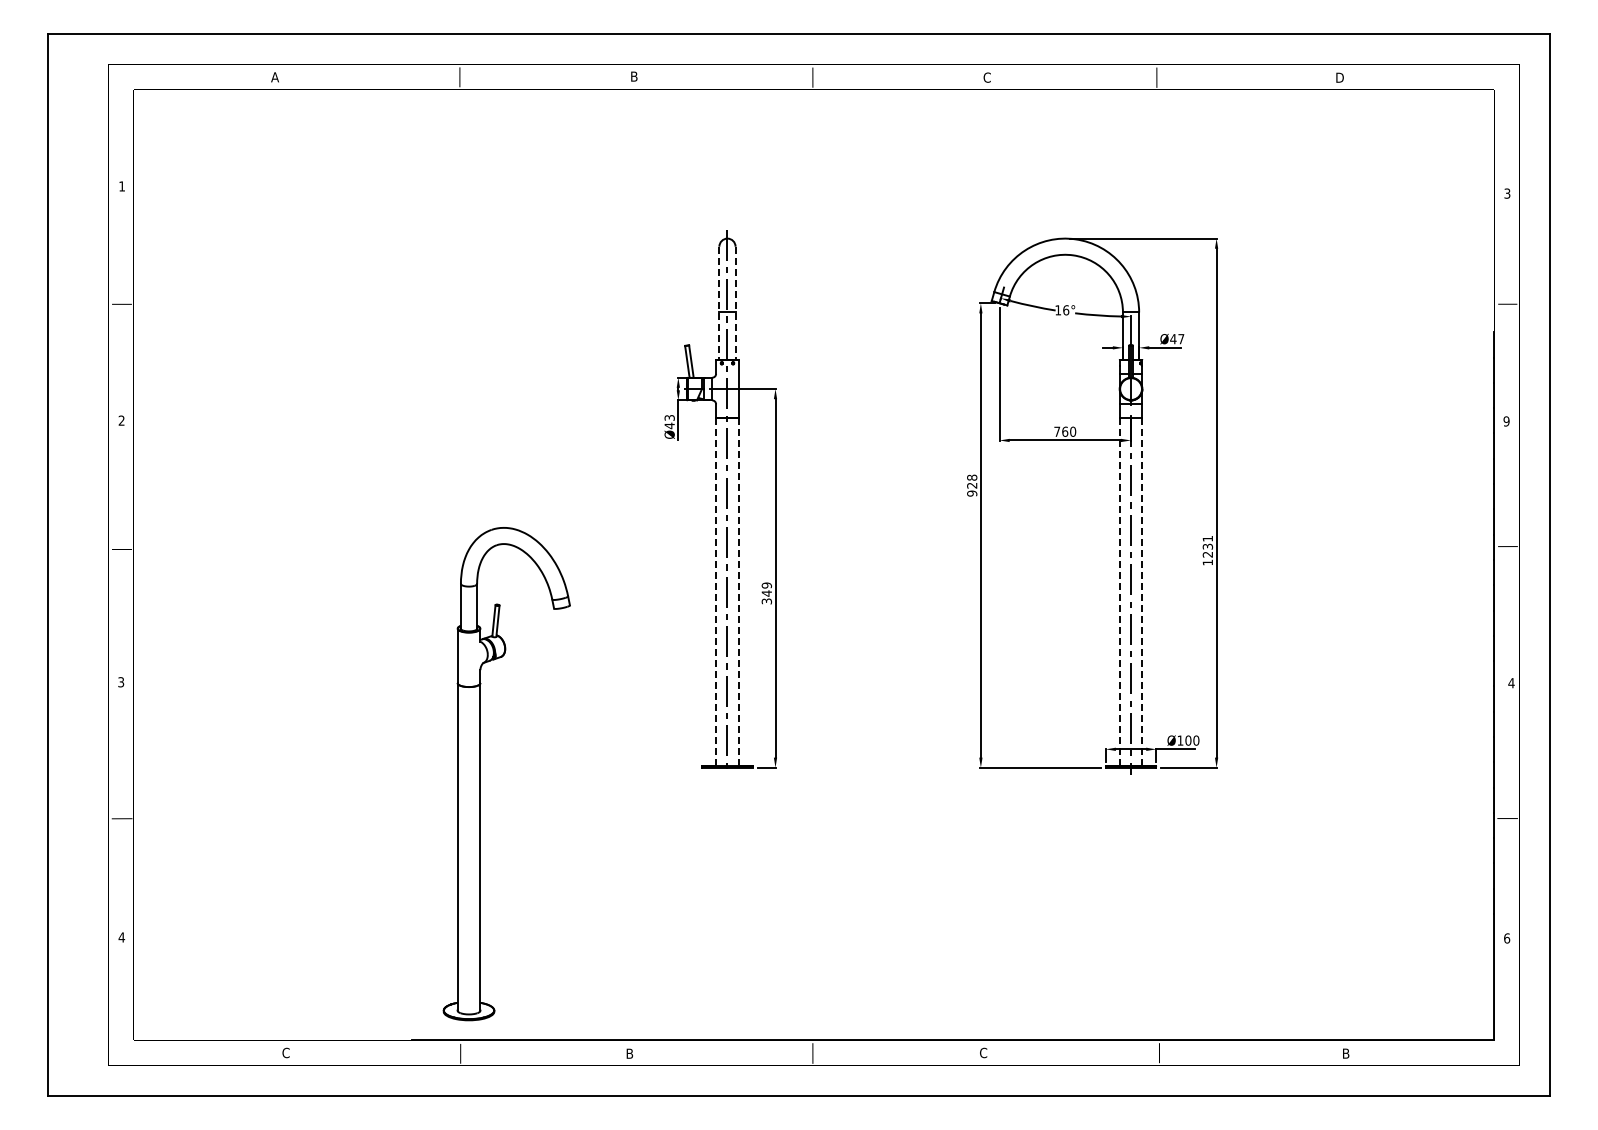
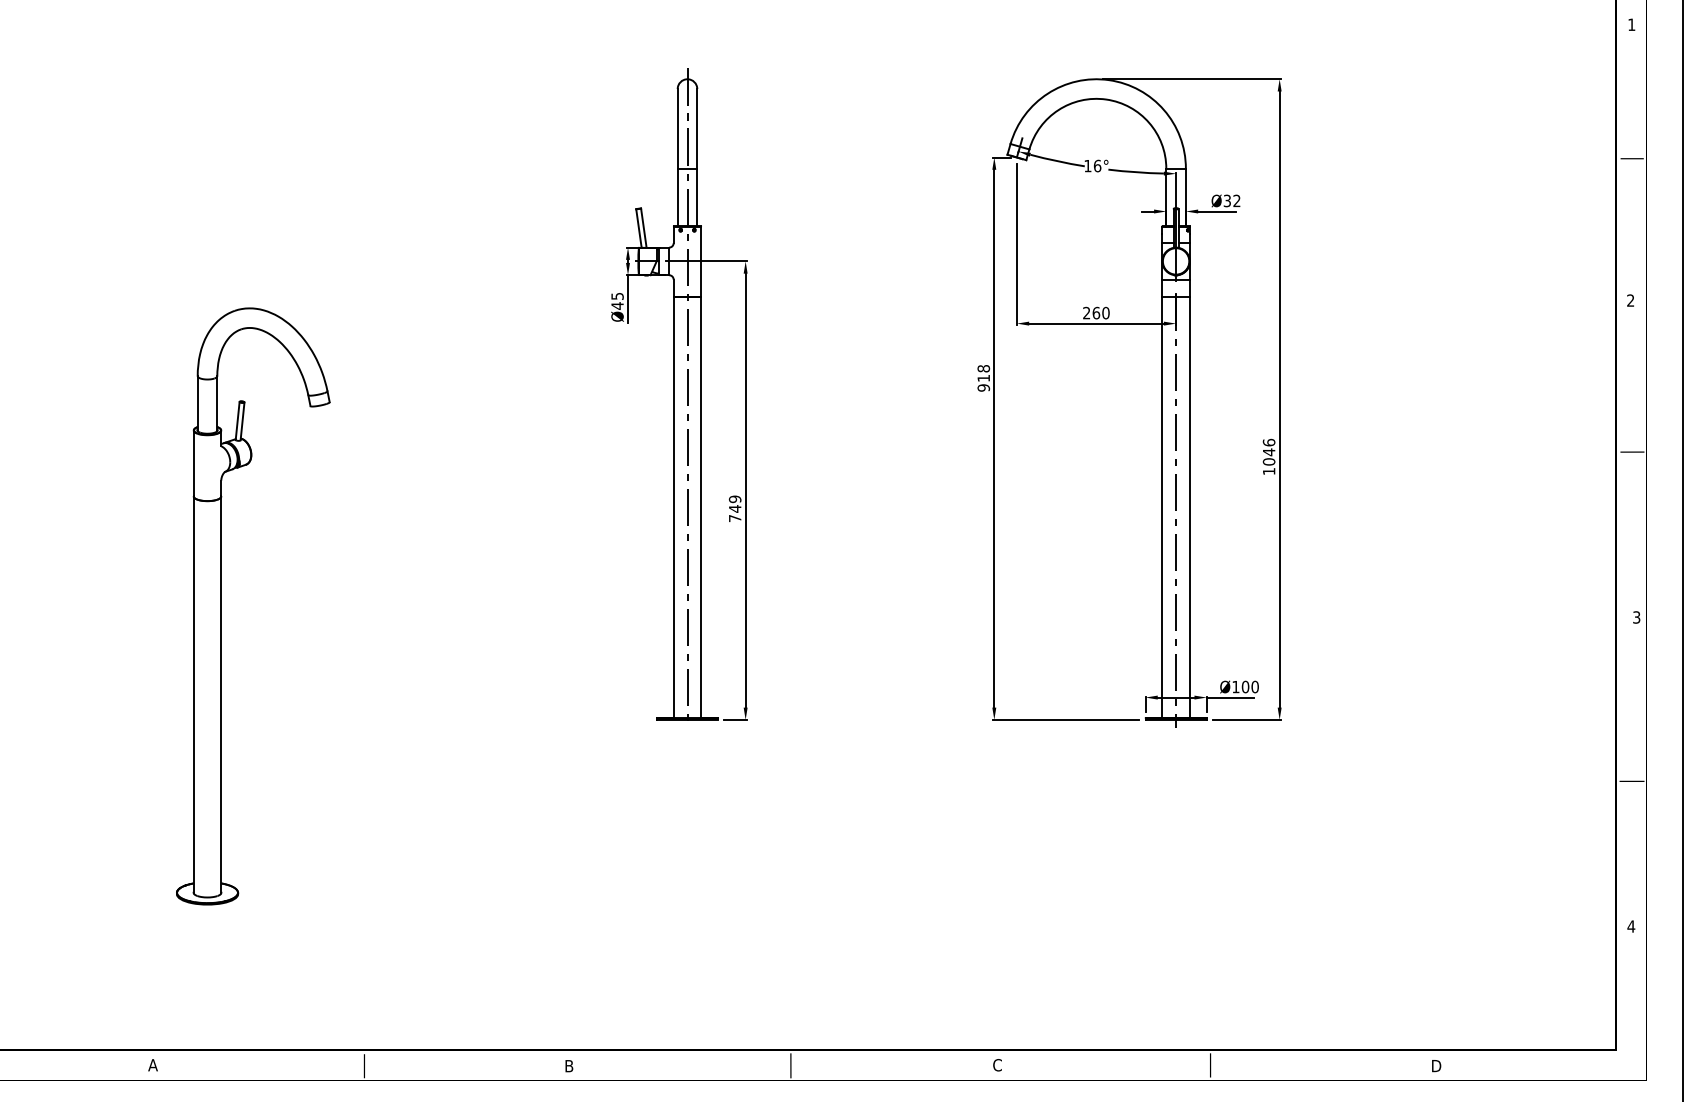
text: (1507, 193) -> (1631, 24), 3 -> 1
line: (719, 303) -> (677, 157), dashed -> solid
line: (735, 303) -> (697, 157), dashed -> solid
text: (1177, 339) -> (1232, 201), Ø47 -> Ø32
text: (668, 417) -> (616, 295), Ø43 -> Ø45
text: (1506, 421) -> (1630, 300), 9 -> 2
text: (1057, 431) -> (1087, 312), 760 -> 260
text: (972, 485) -> (984, 378), 928 -> 918
text: (1207, 546) -> (1268, 452), 1231 -> 1046
line: (716, 591) -> (674, 506), dashed -> solid
line: (738, 591) -> (700, 506), dashed -> solid
line: (1119, 591) -> (1162, 506), dashed -> solid
line: (1142, 591) -> (1189, 506), dashed -> solid
text: (766, 601) -> (734, 518), 349 -> 749
text: (1511, 683) -> (1636, 617), 4 -> 3
part: (480, 774) -> (221, 606), moved
text: (1506, 938) -> (1630, 926), 6 -> 4
text: (285, 1052) -> (152, 1064), C -> A
text: (1345, 1053) -> (1435, 1065), B -> D

